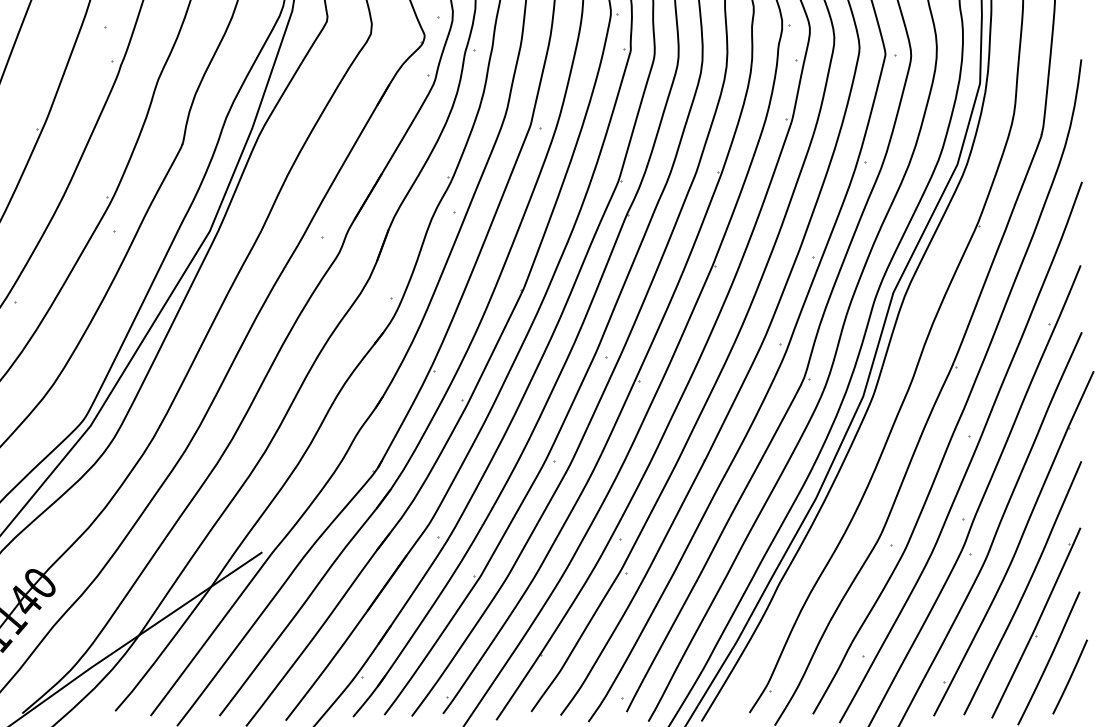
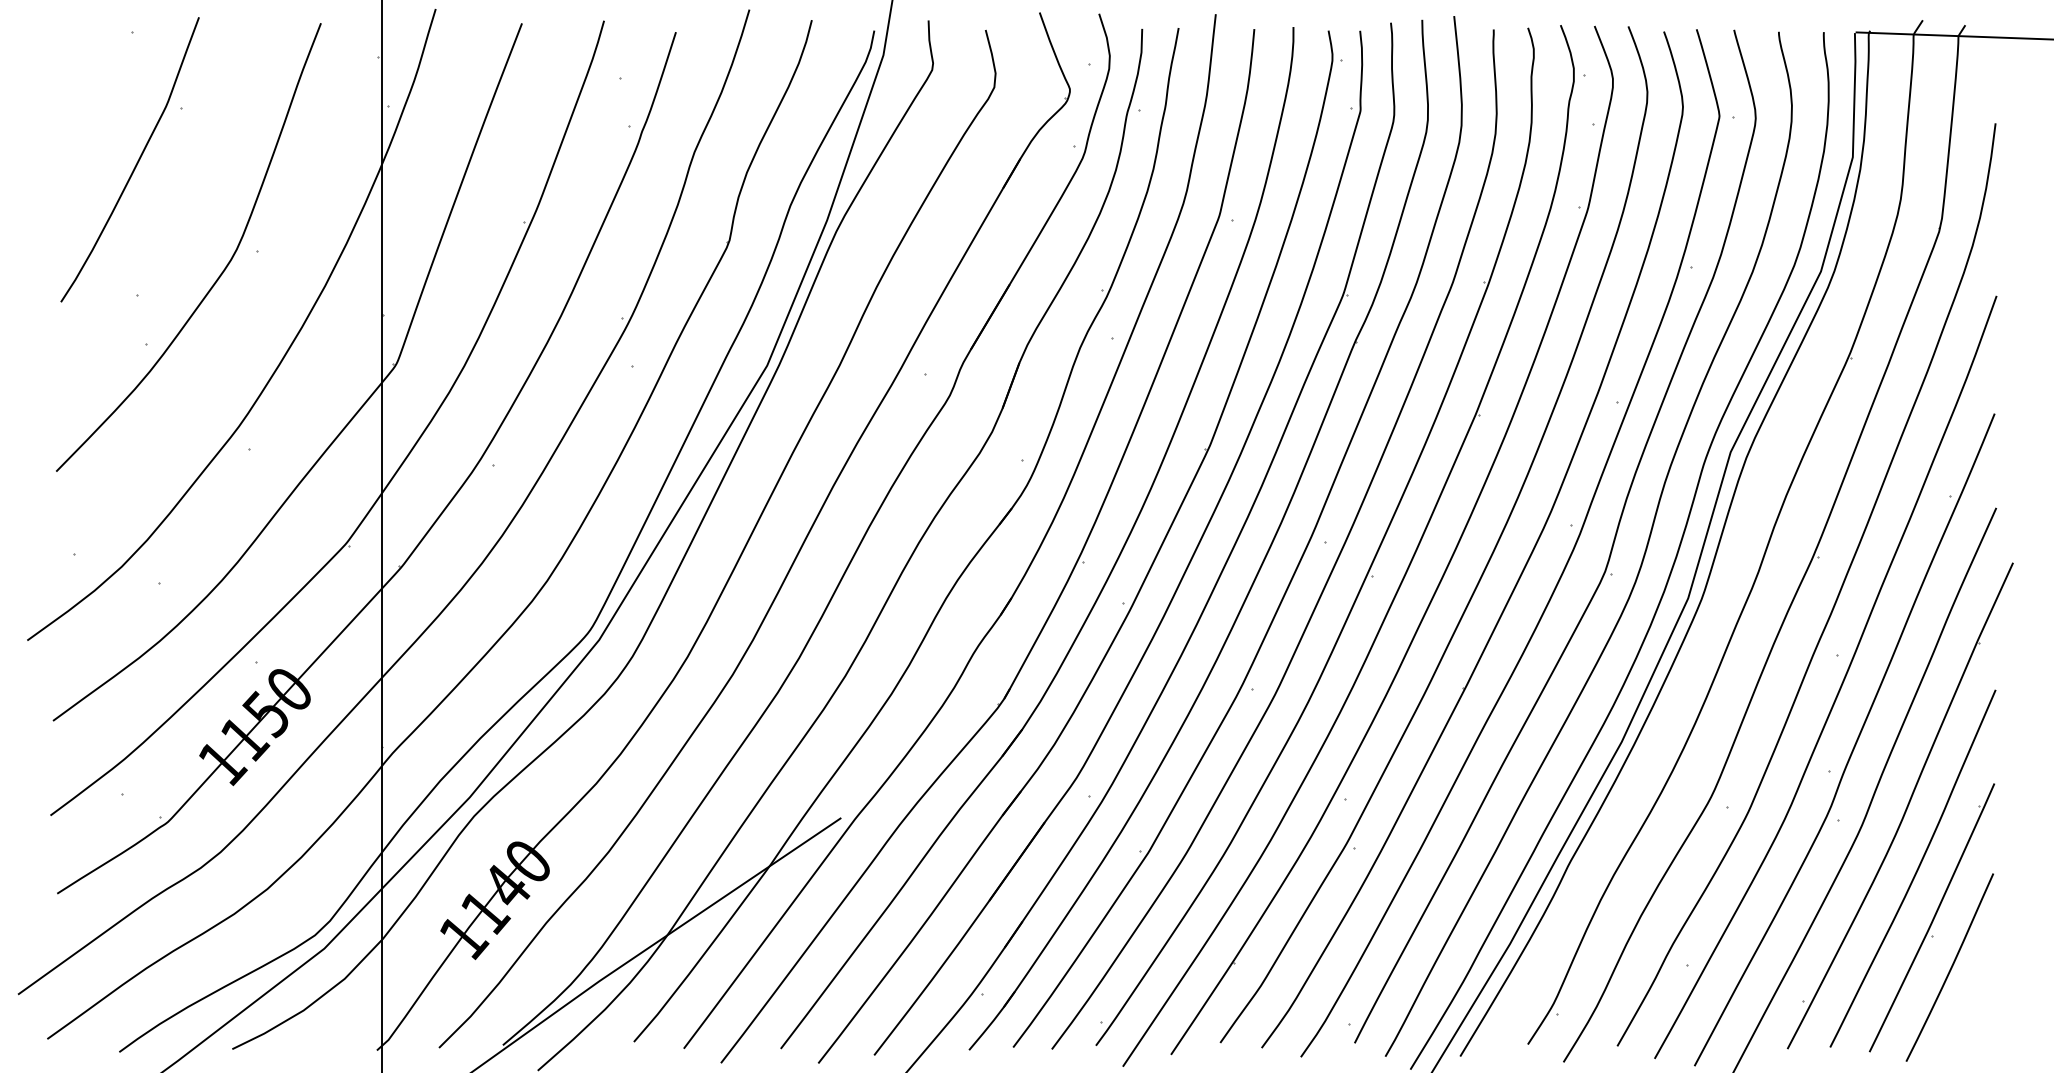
line: (1069, 676) -> (1979, 993), removed

